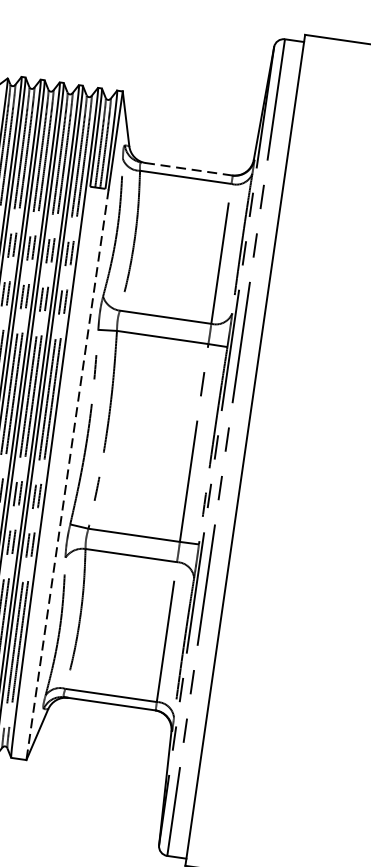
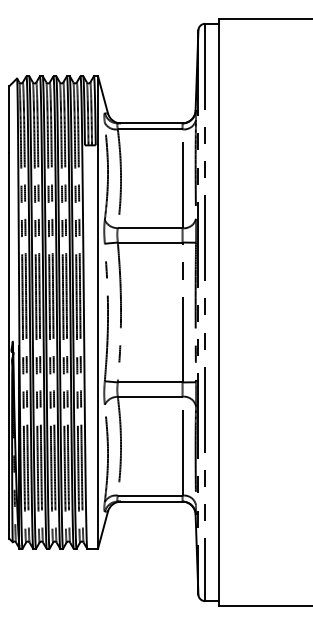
line: (185, 168) -> (149, 123), dashed -> solid
line: (68, 475) -> (98, 347), dashed -> solid

